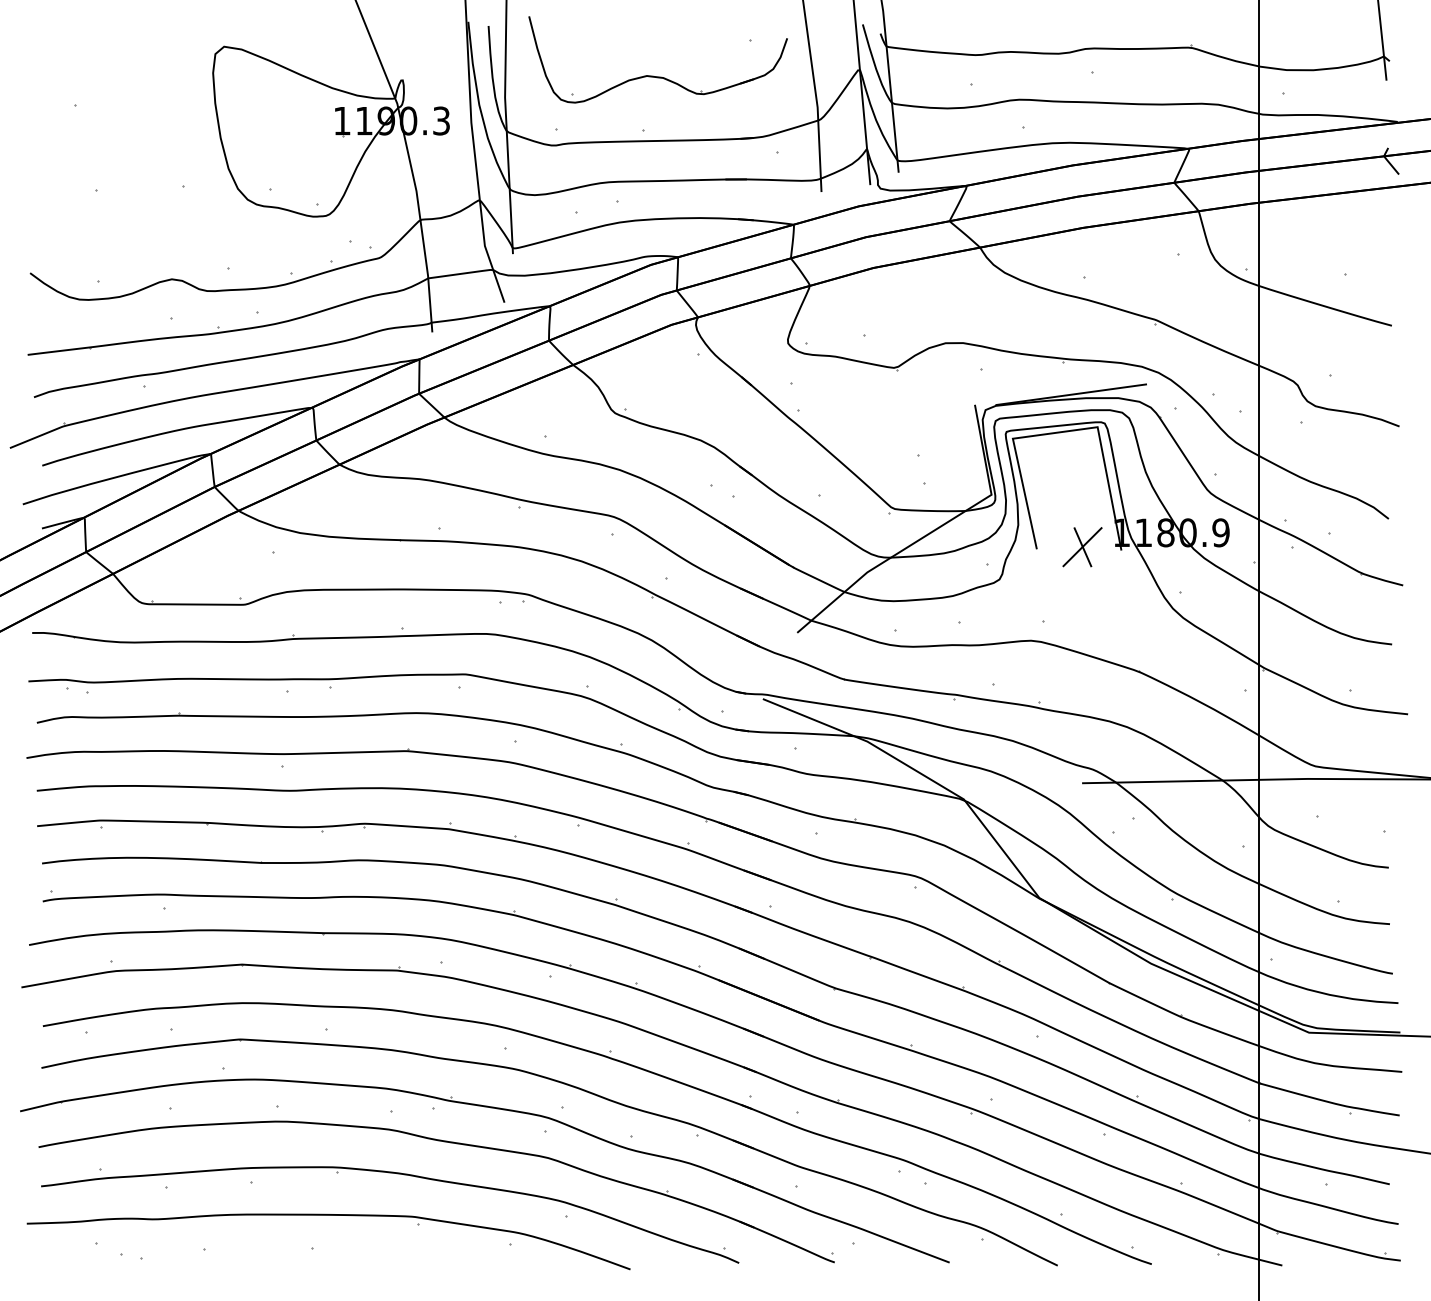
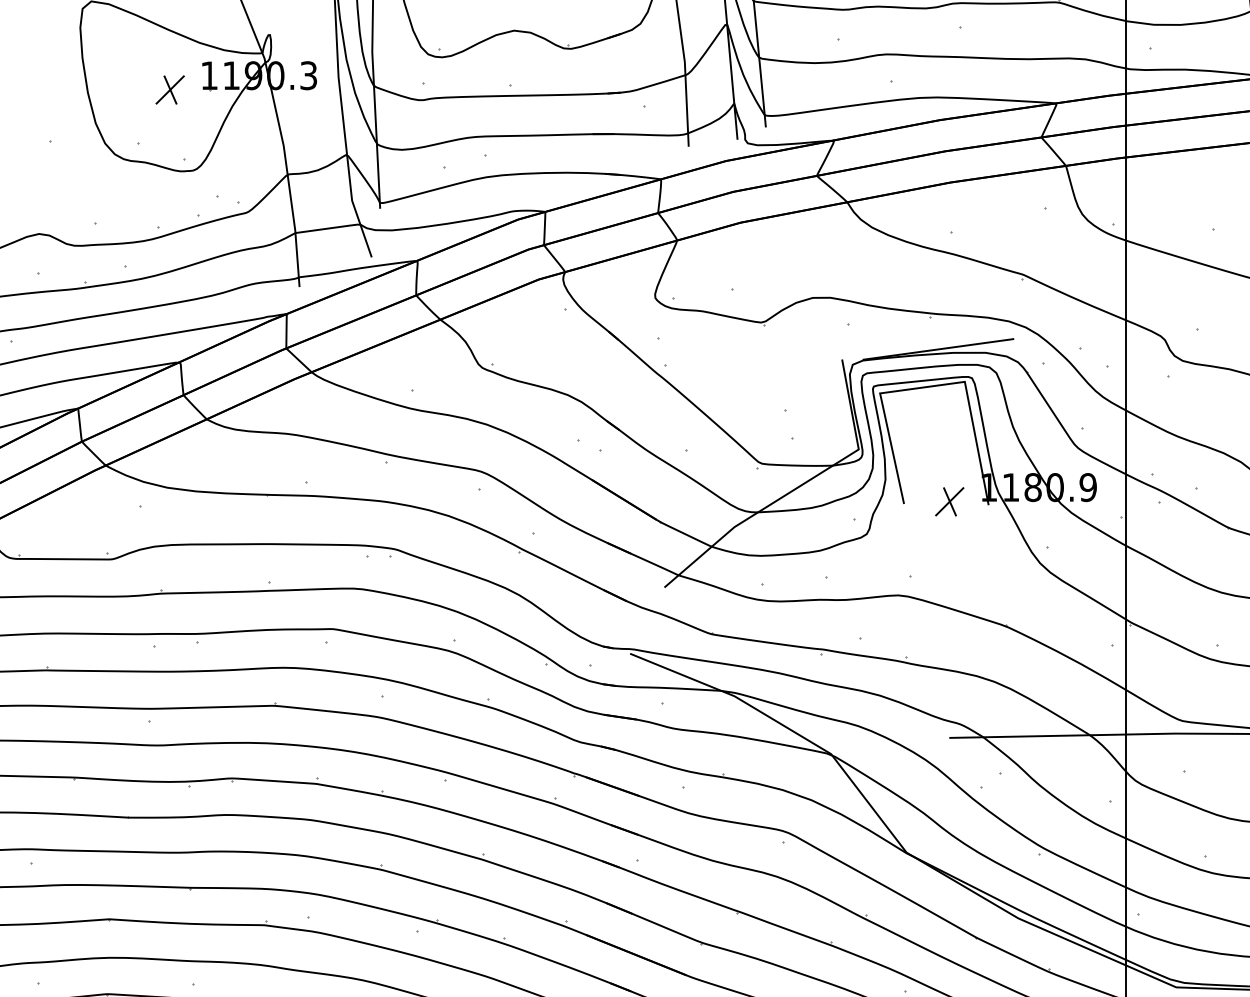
part: (302, 134) -> (169, 89), added
part: (1082, 546) -> (949, 501), size x0.71

